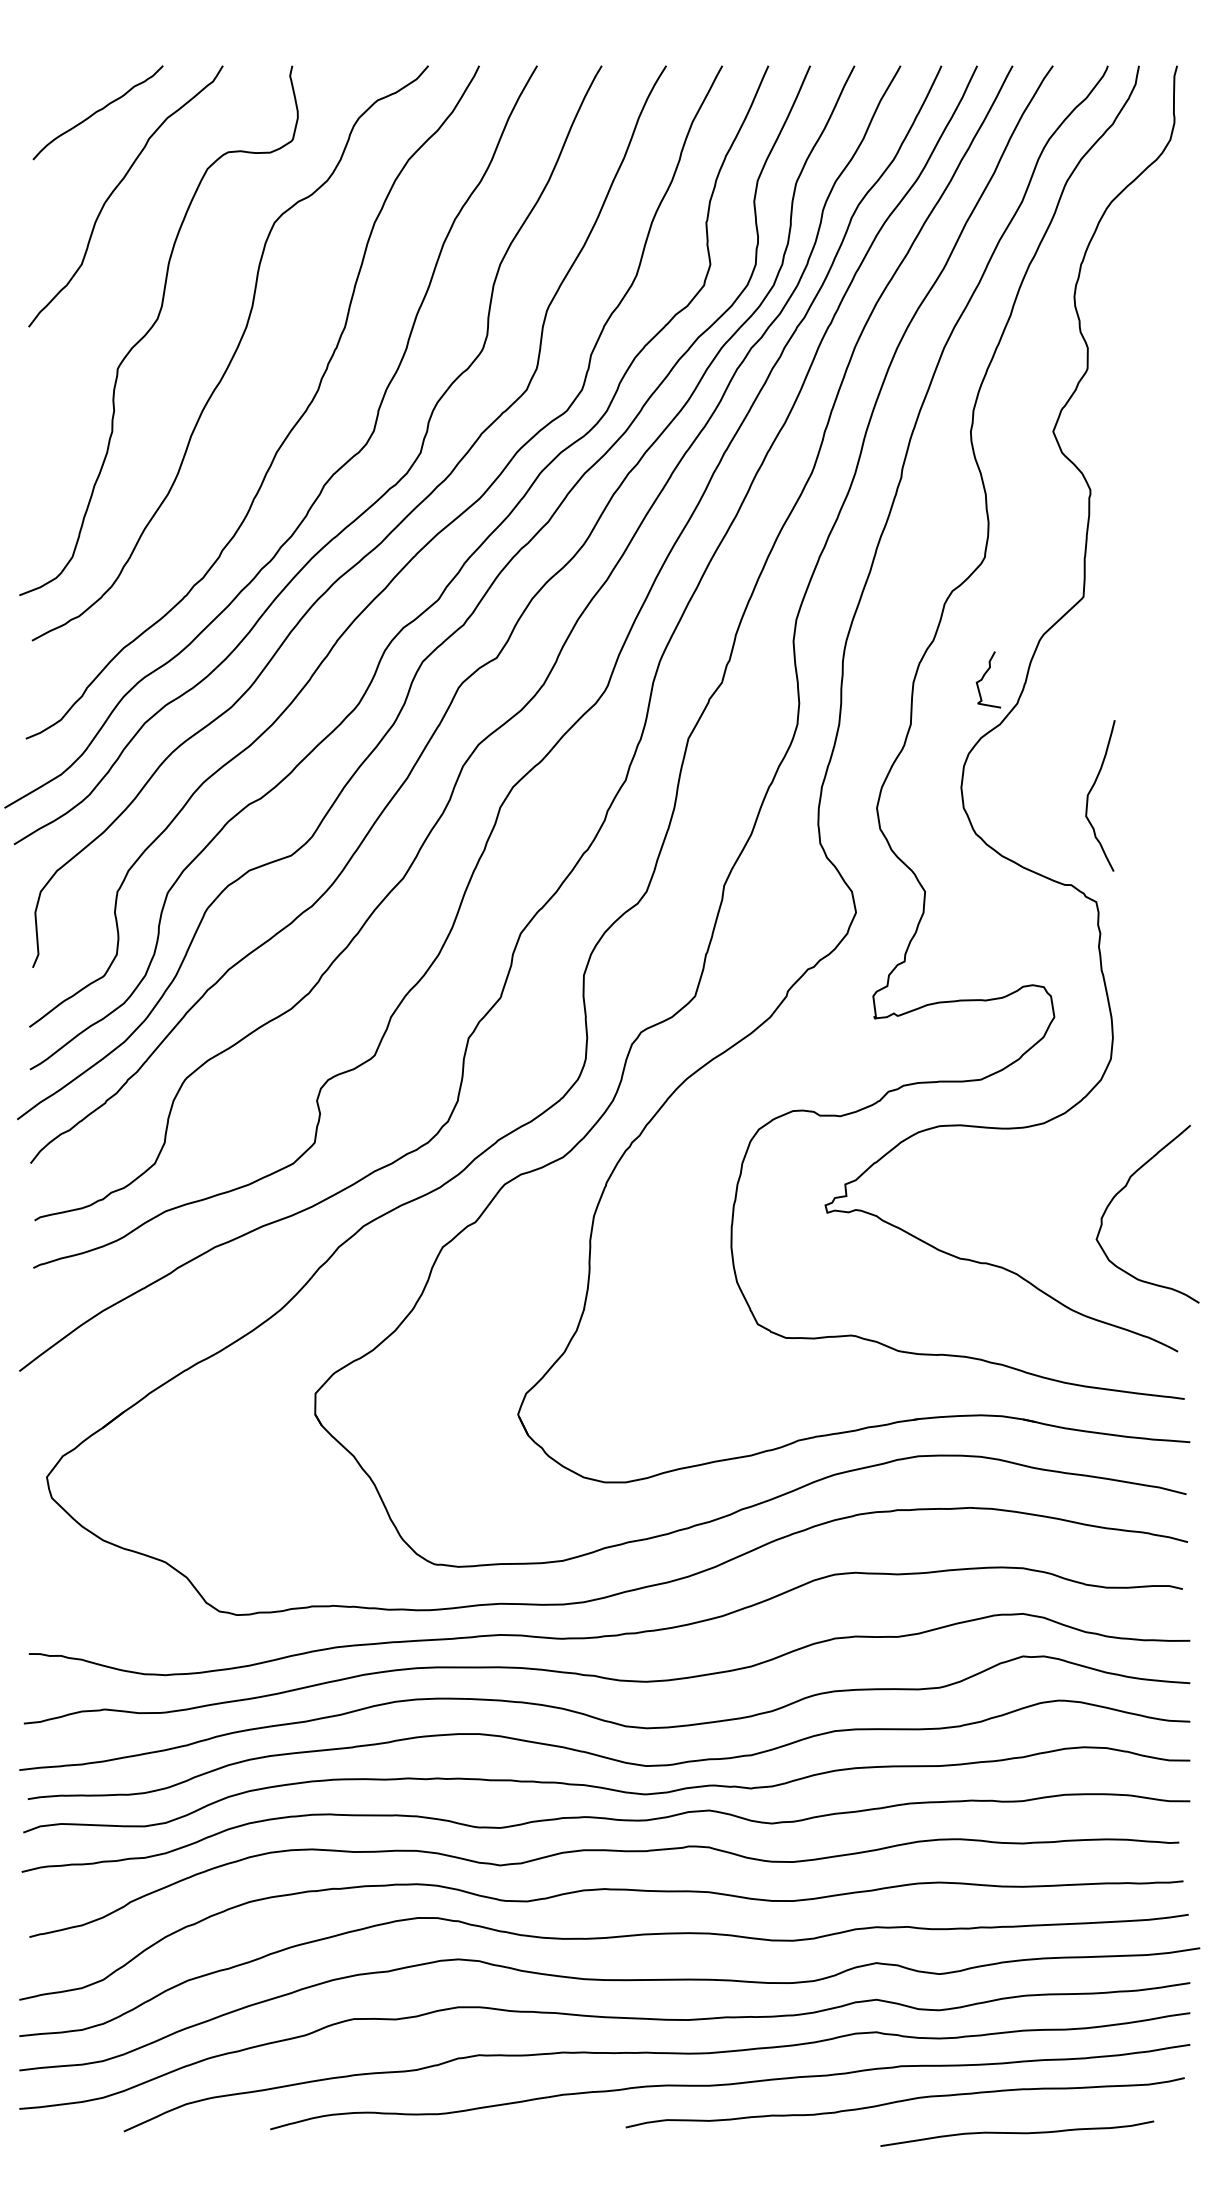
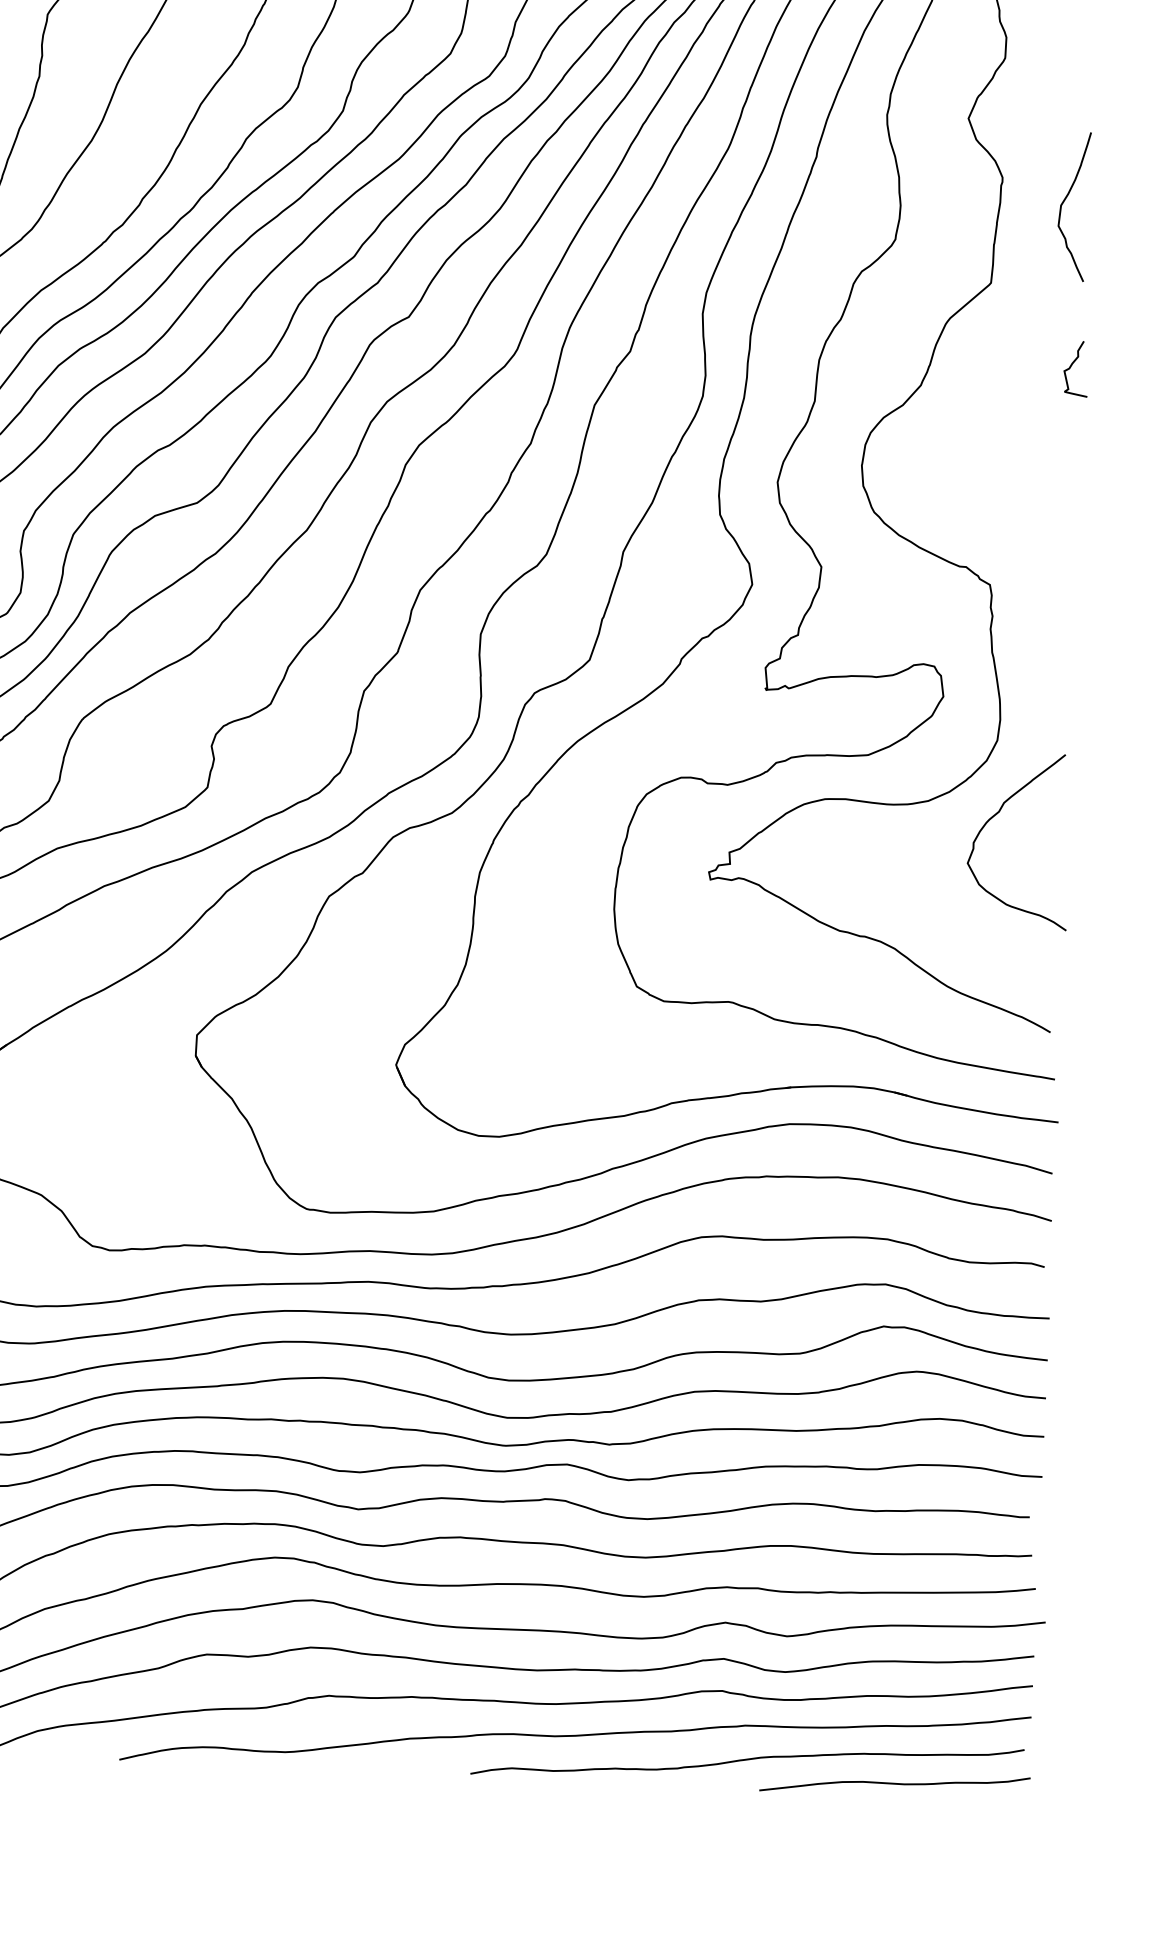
curve: (984, 676) -> (1072, 365), moved
curve: (1092, 789) -> (1066, 199), moved
curve: (1123, 1189) -> (996, 815), moved
curve: (1017, 2133) -> (895, 1784), moved

